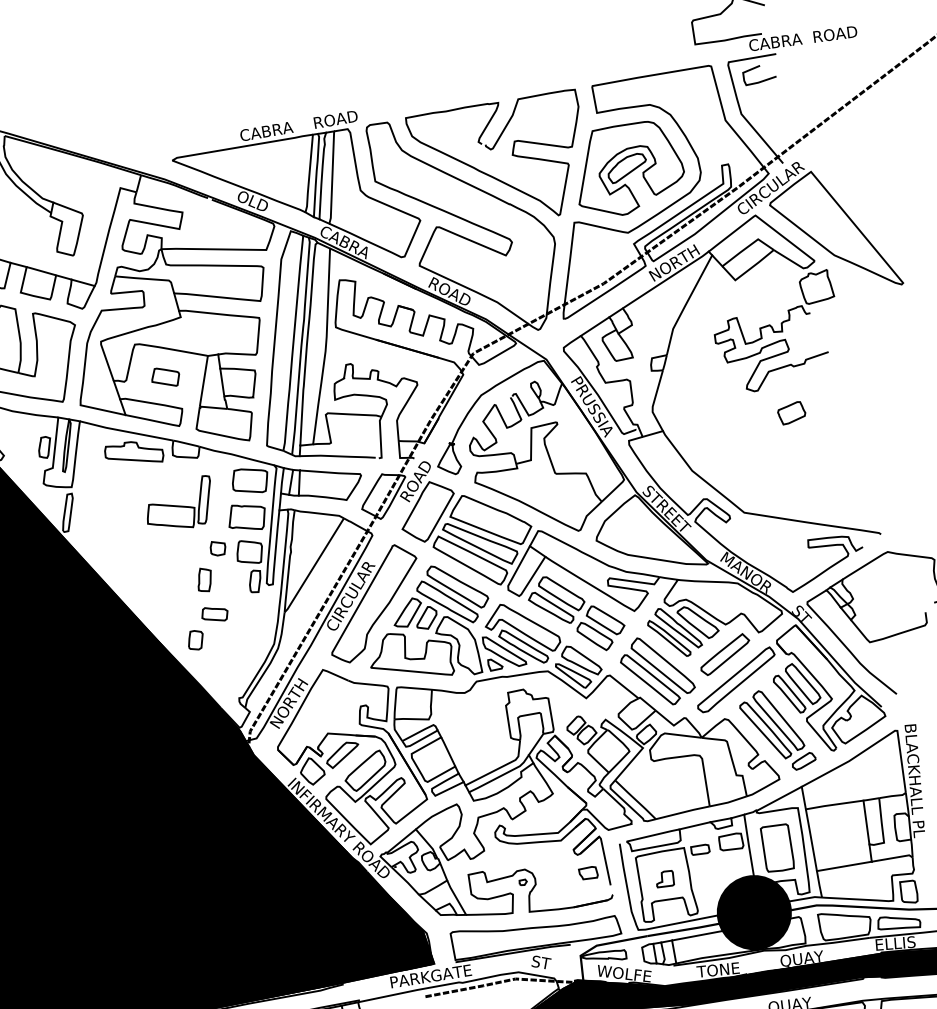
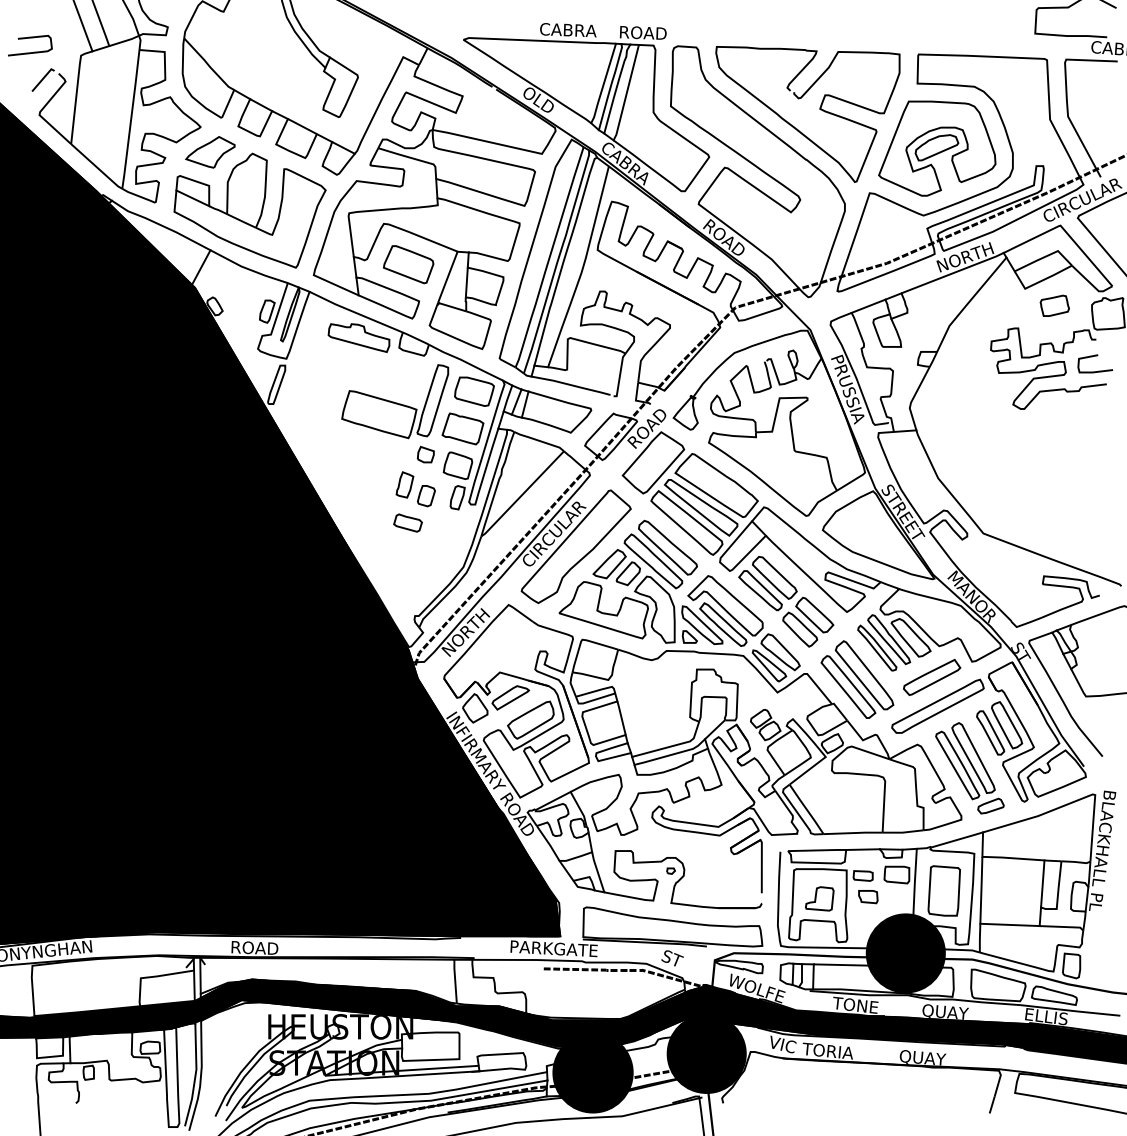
curve: (755, 69) -> (1092, 357), moved
part: (165, 377) -> (408, 264), size x1.67
part: (791, 412) -> (1054, 305), moved
part: (179, 505) -> (395, 401), size x1.43
part: (195, 640) -> (426, 496), moved
part: (588, 873) -> (868, 897), moved
part: (664, 878) -> (819, 898), size x1.43

